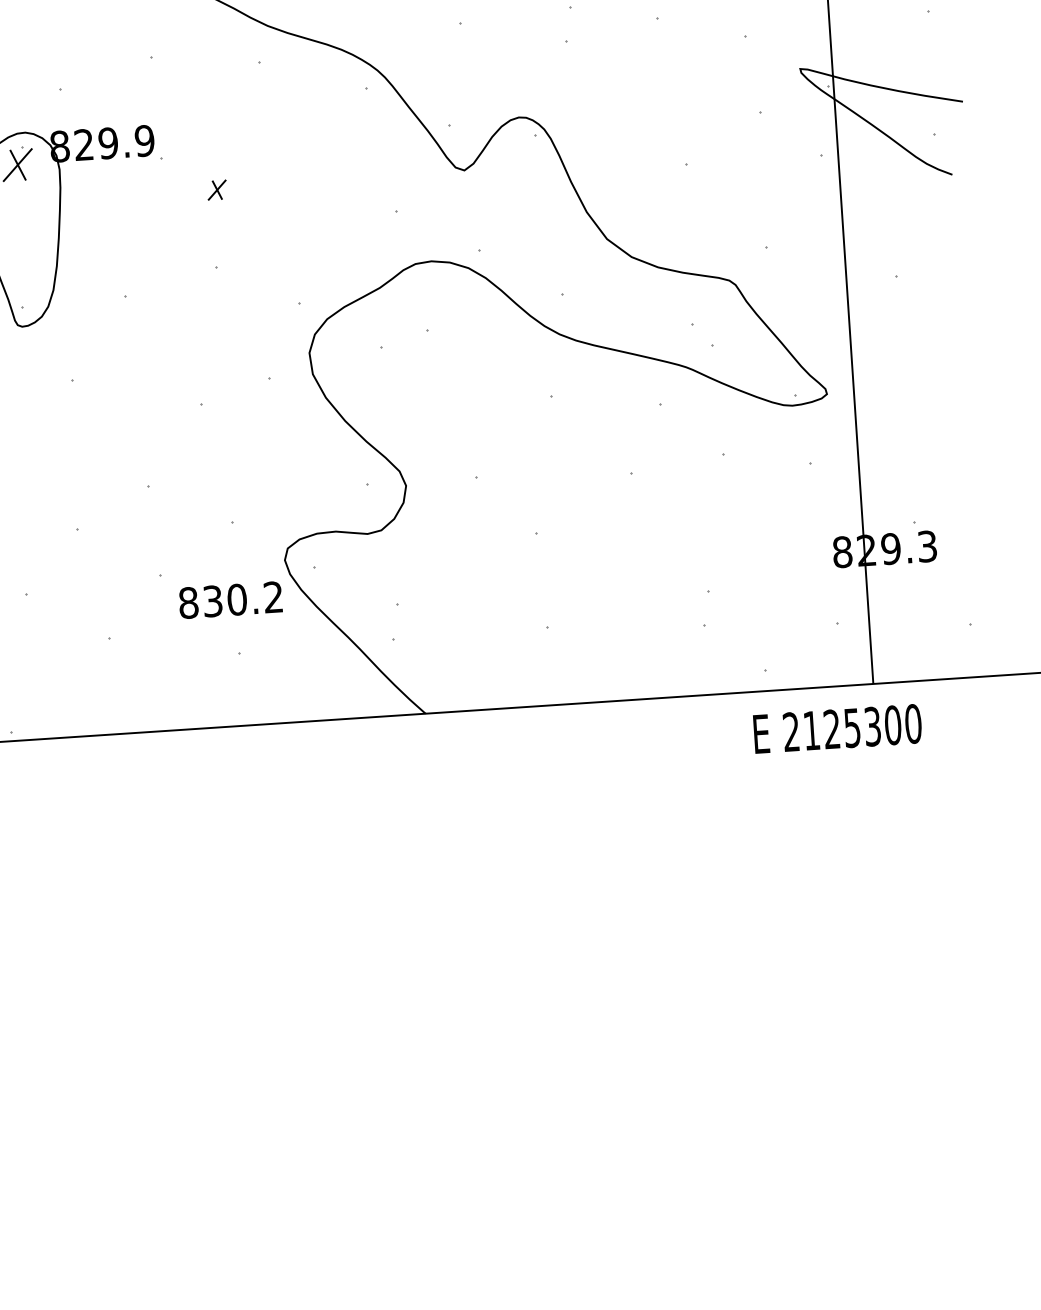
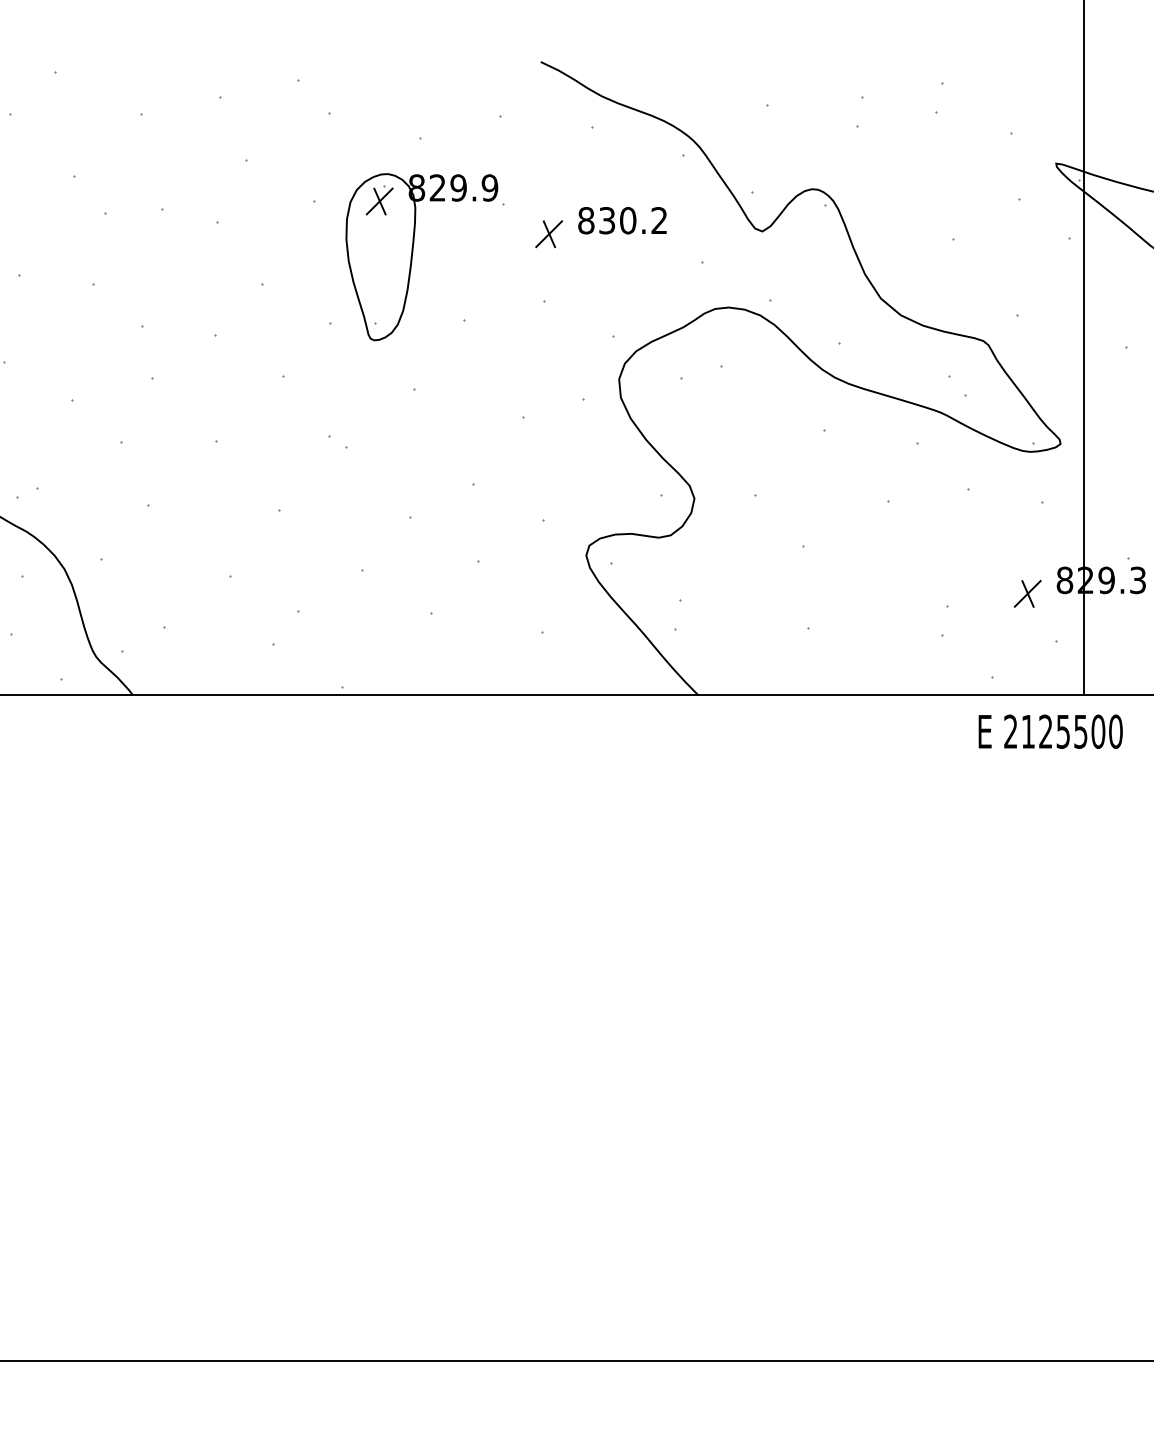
part: (217, 190) -> (549, 234), size x1.67
part: (800, 570) -> (1027, 593), added
part: (230, 599) -> (622, 220), moved
text: (872, 726) -> (1080, 731), 2125300 -> 2125500

